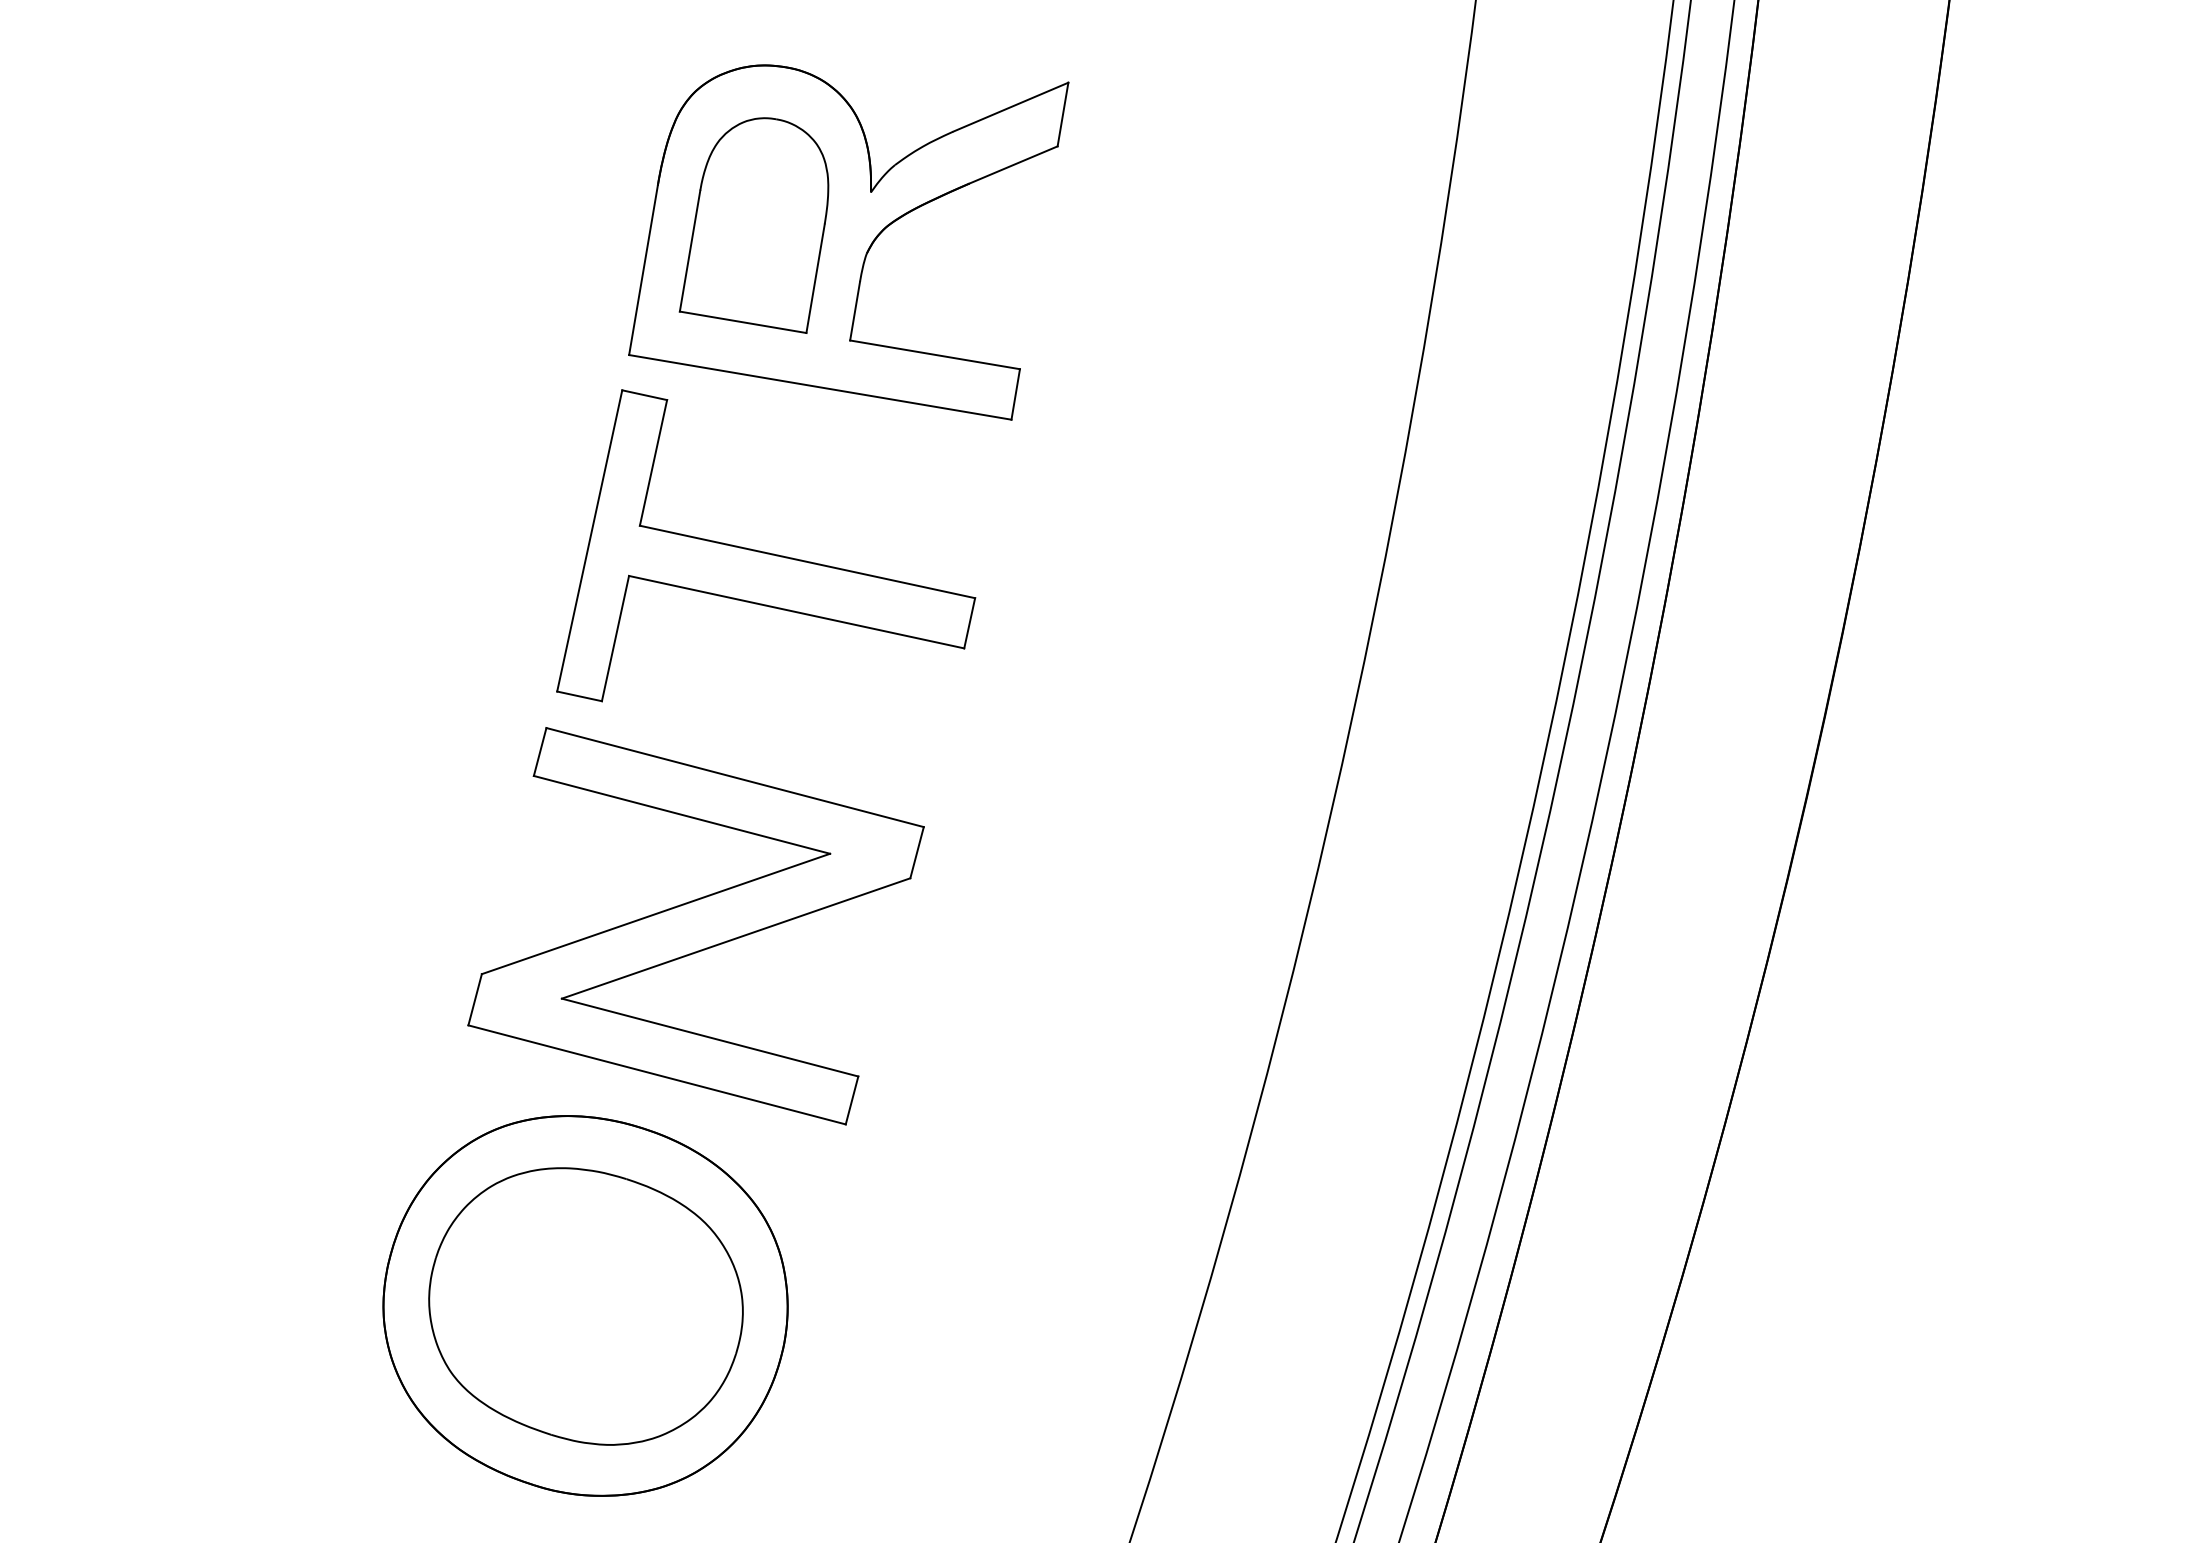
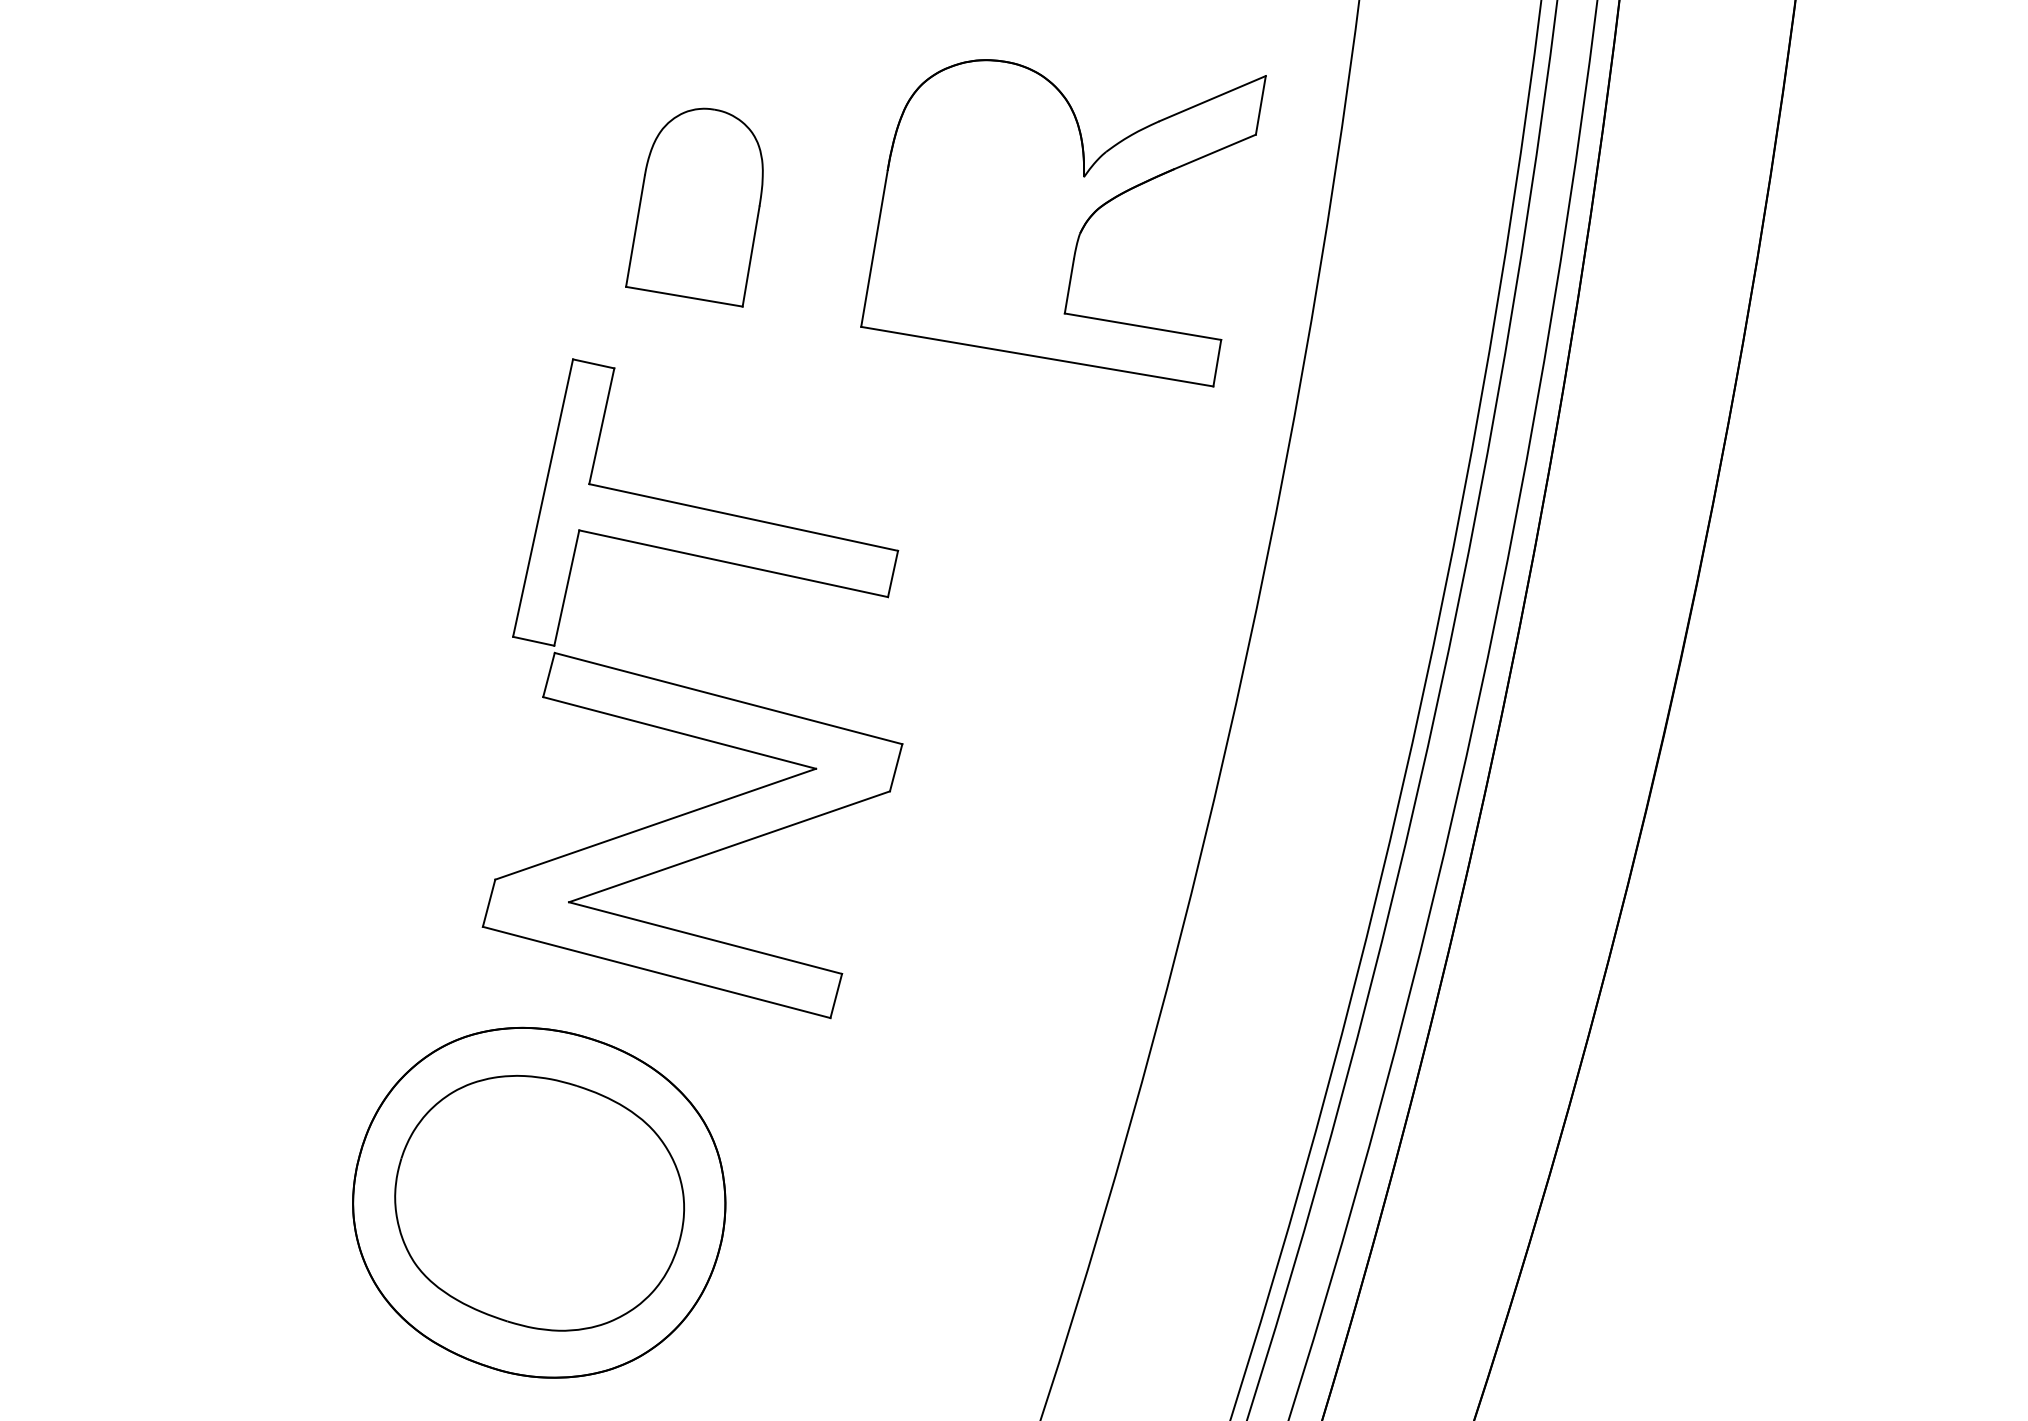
part: (848, 242) -> (1063, 223), moved
part: (695, 926) -> (692, 835), moved

